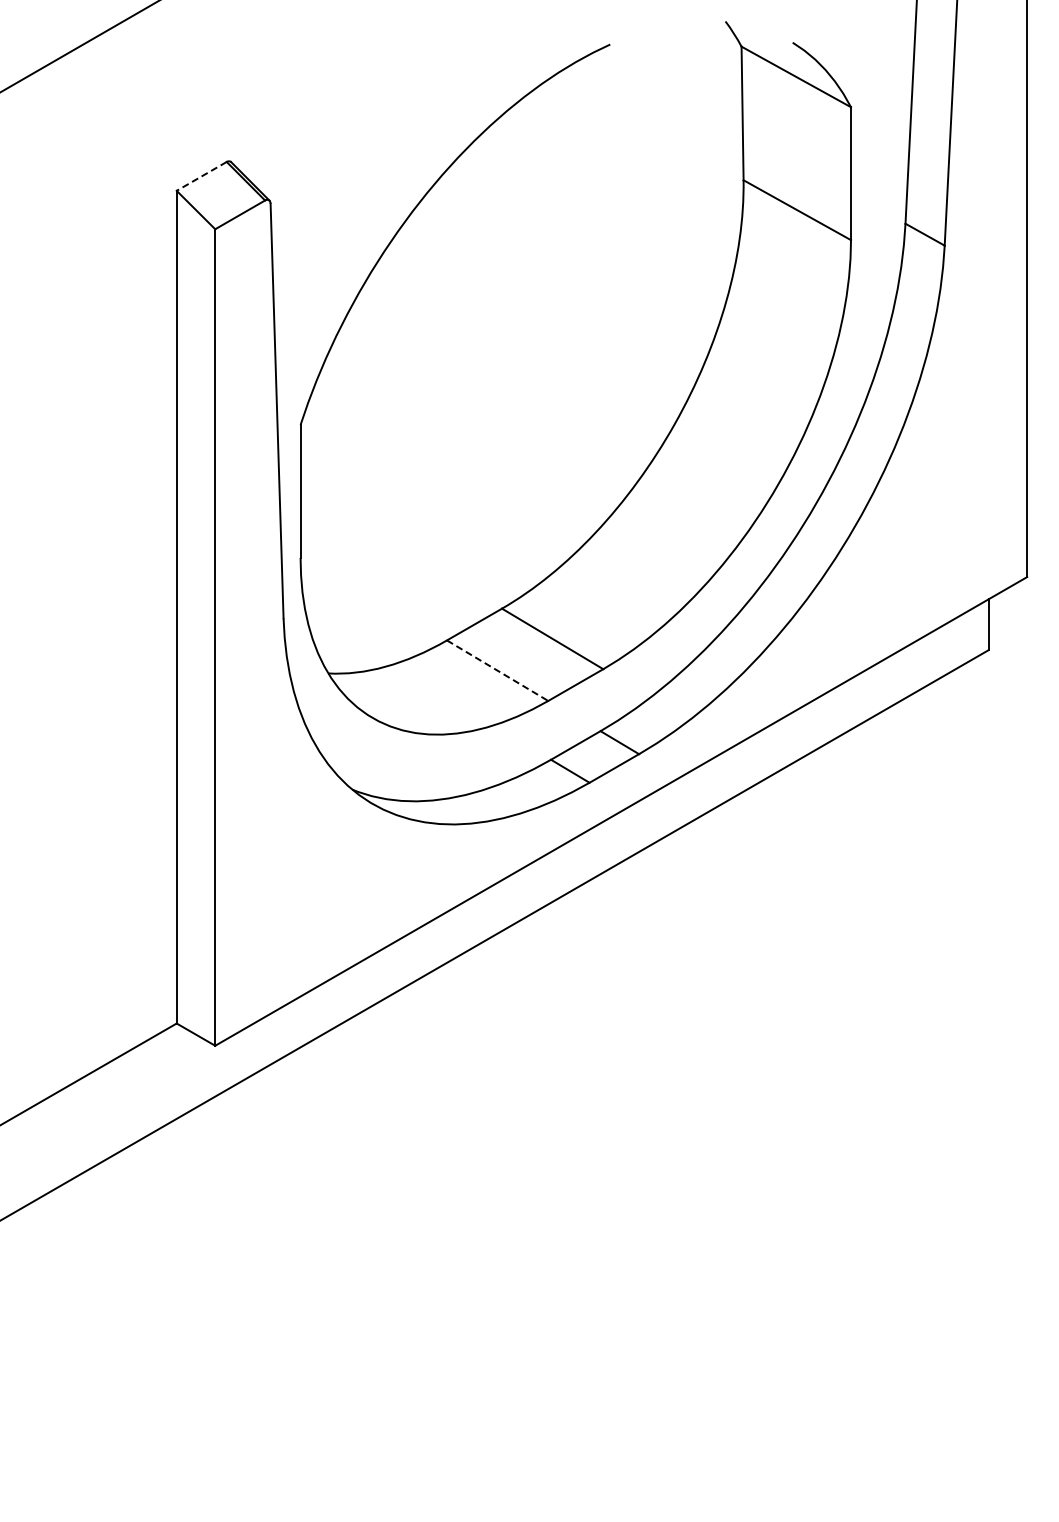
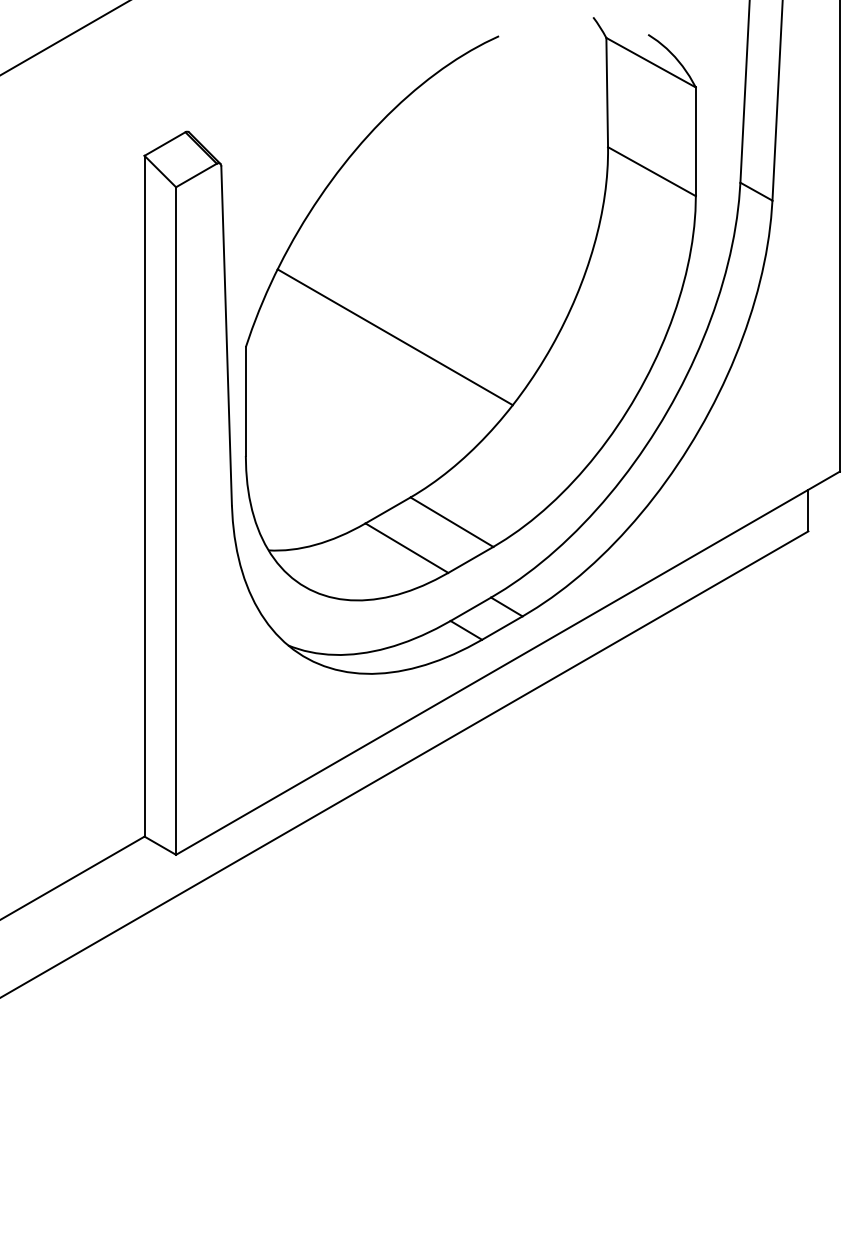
line: (201, 176) -> (164, 144), dashed -> solid
line: (483, 412) -> (395, 337), added
line: (498, 670) -> (407, 548), dashed -> solid

